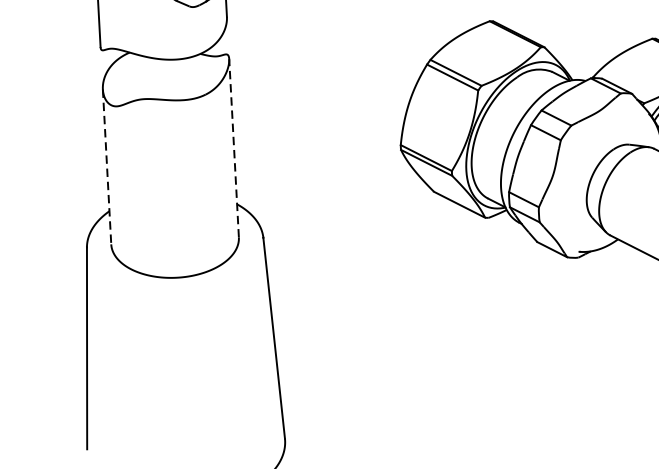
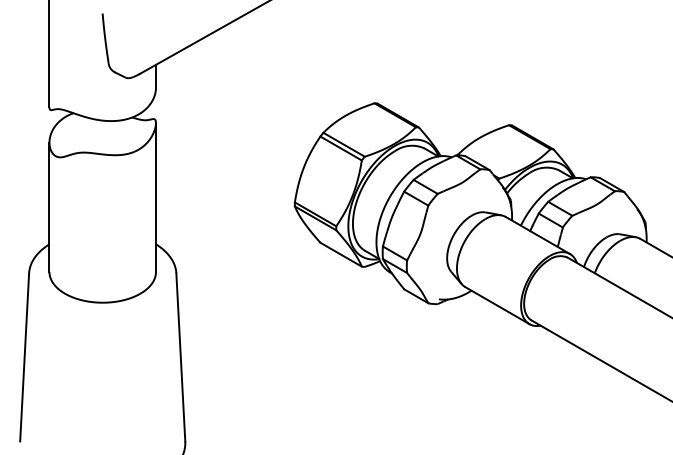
line: (234, 148) -> (156, 197), dashed -> solid
line: (107, 167) -> (49, 207), dashed -> solid

